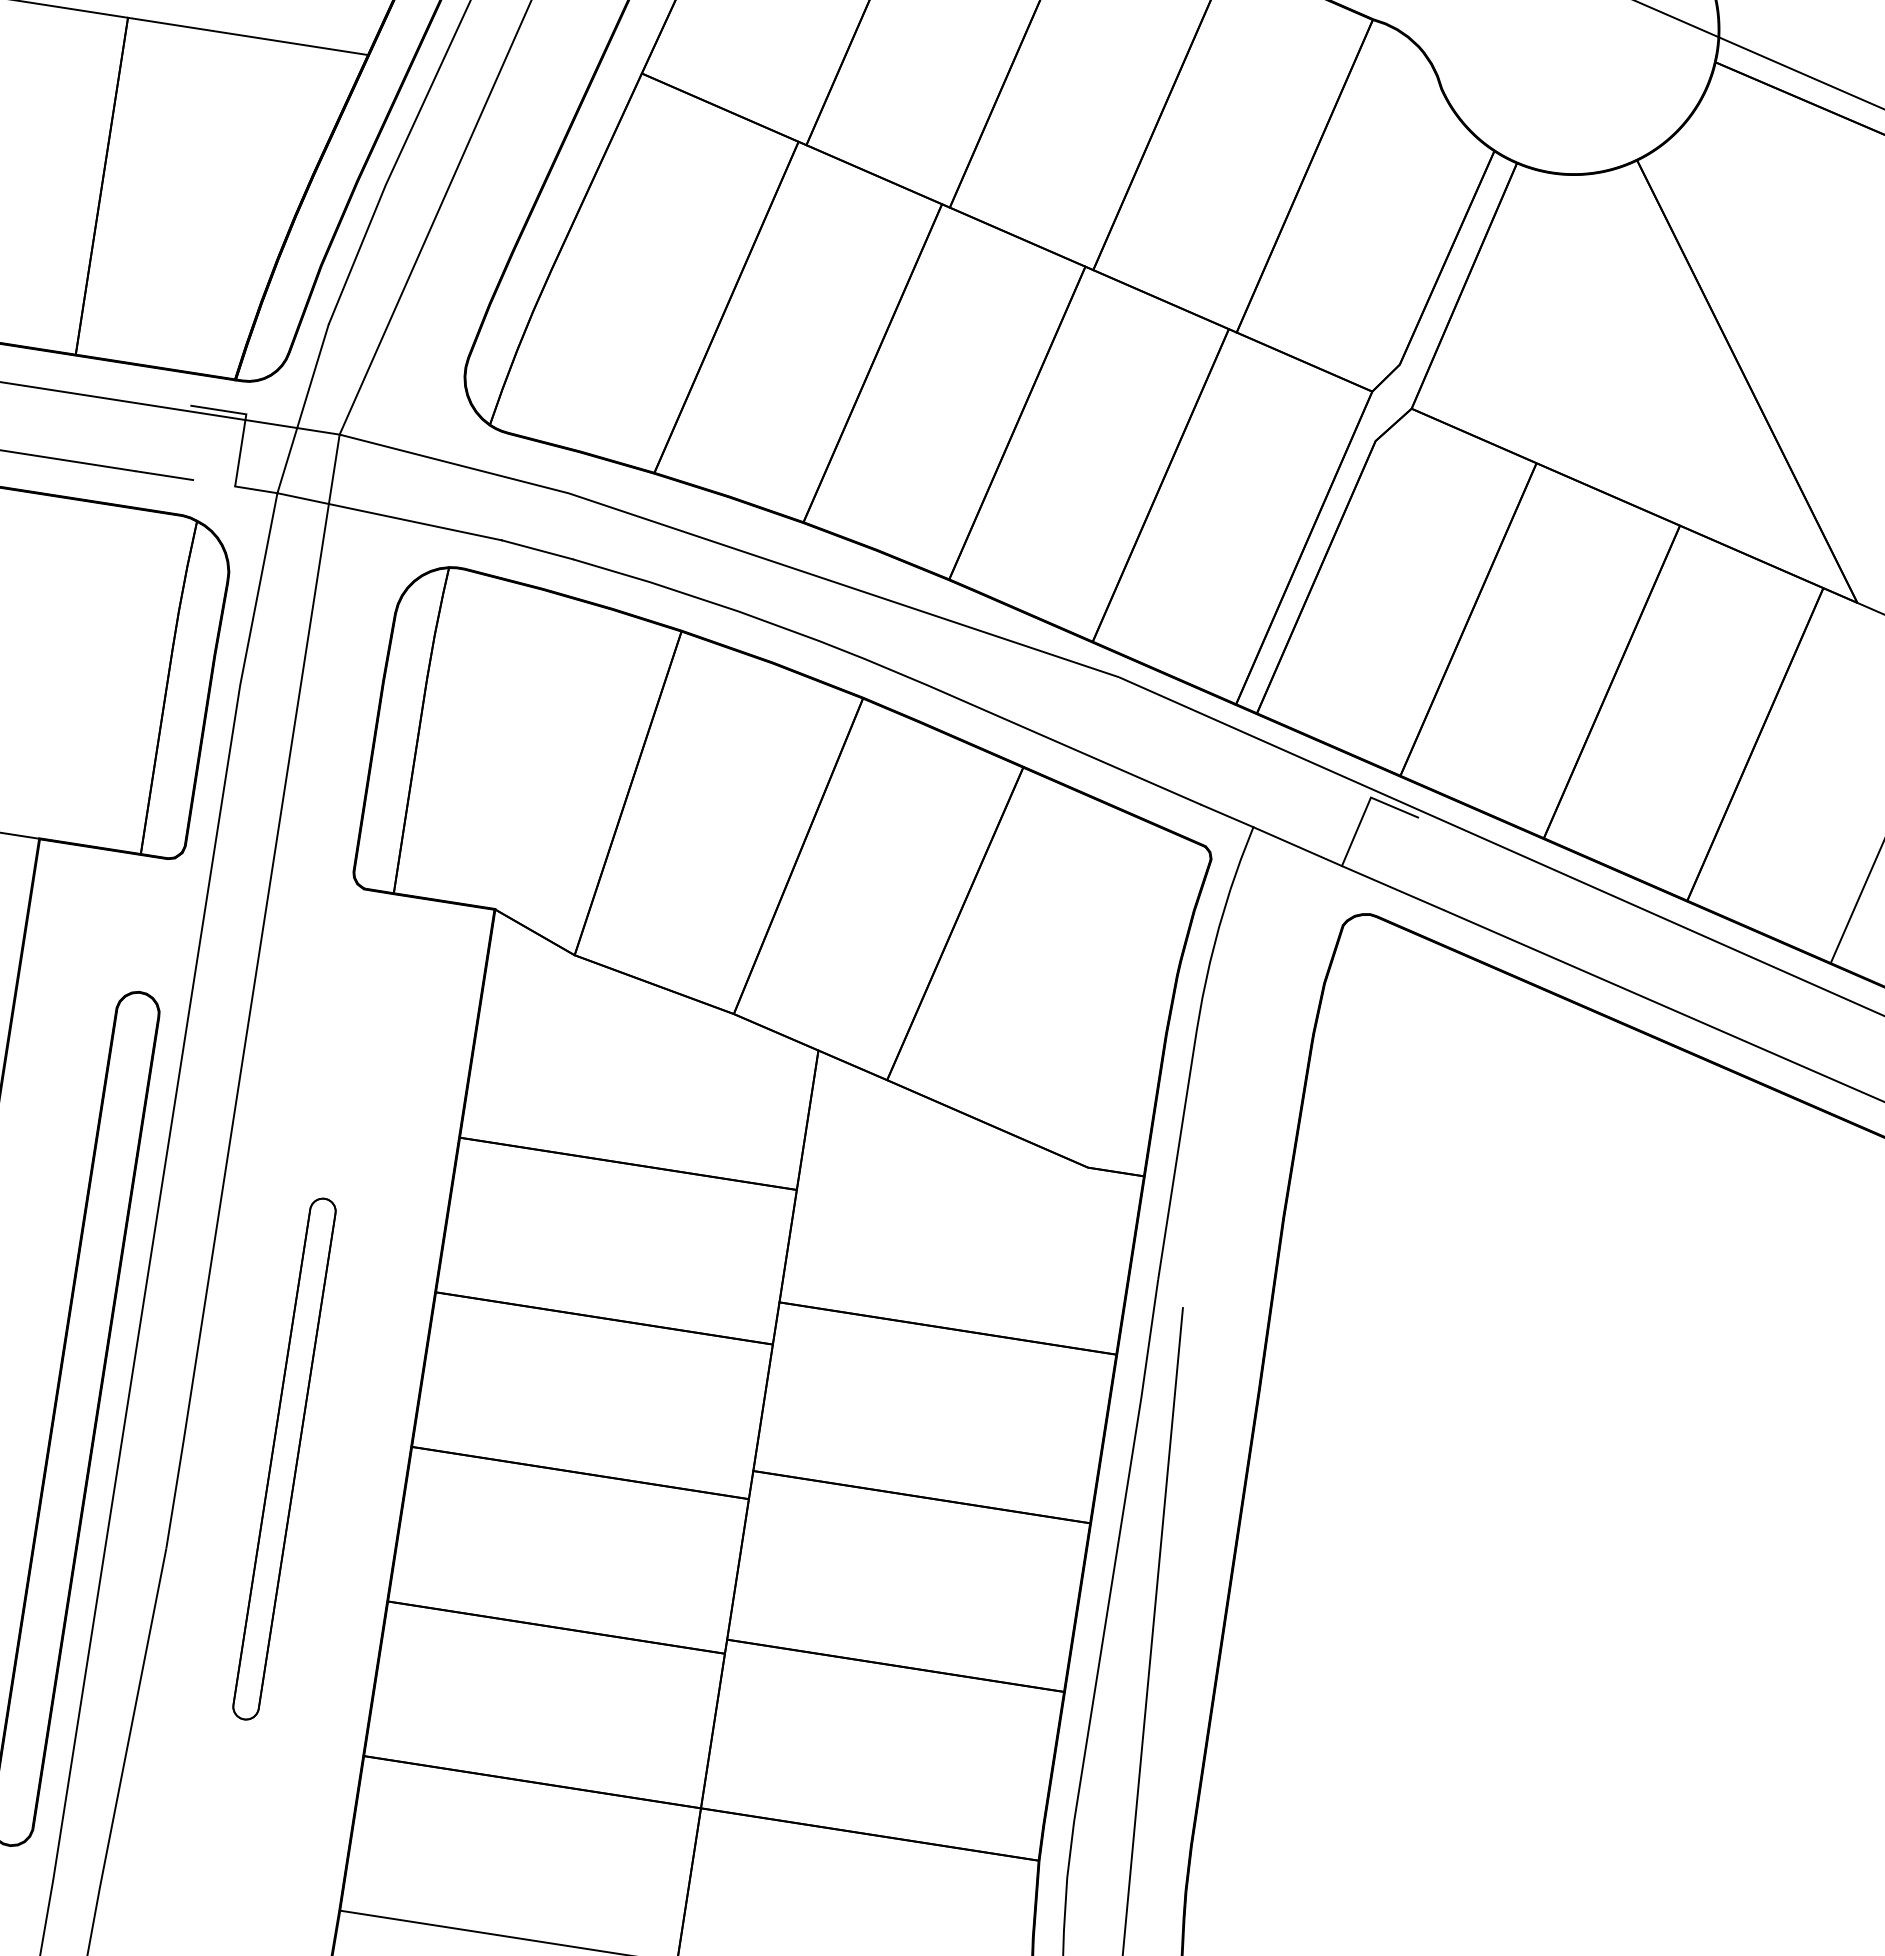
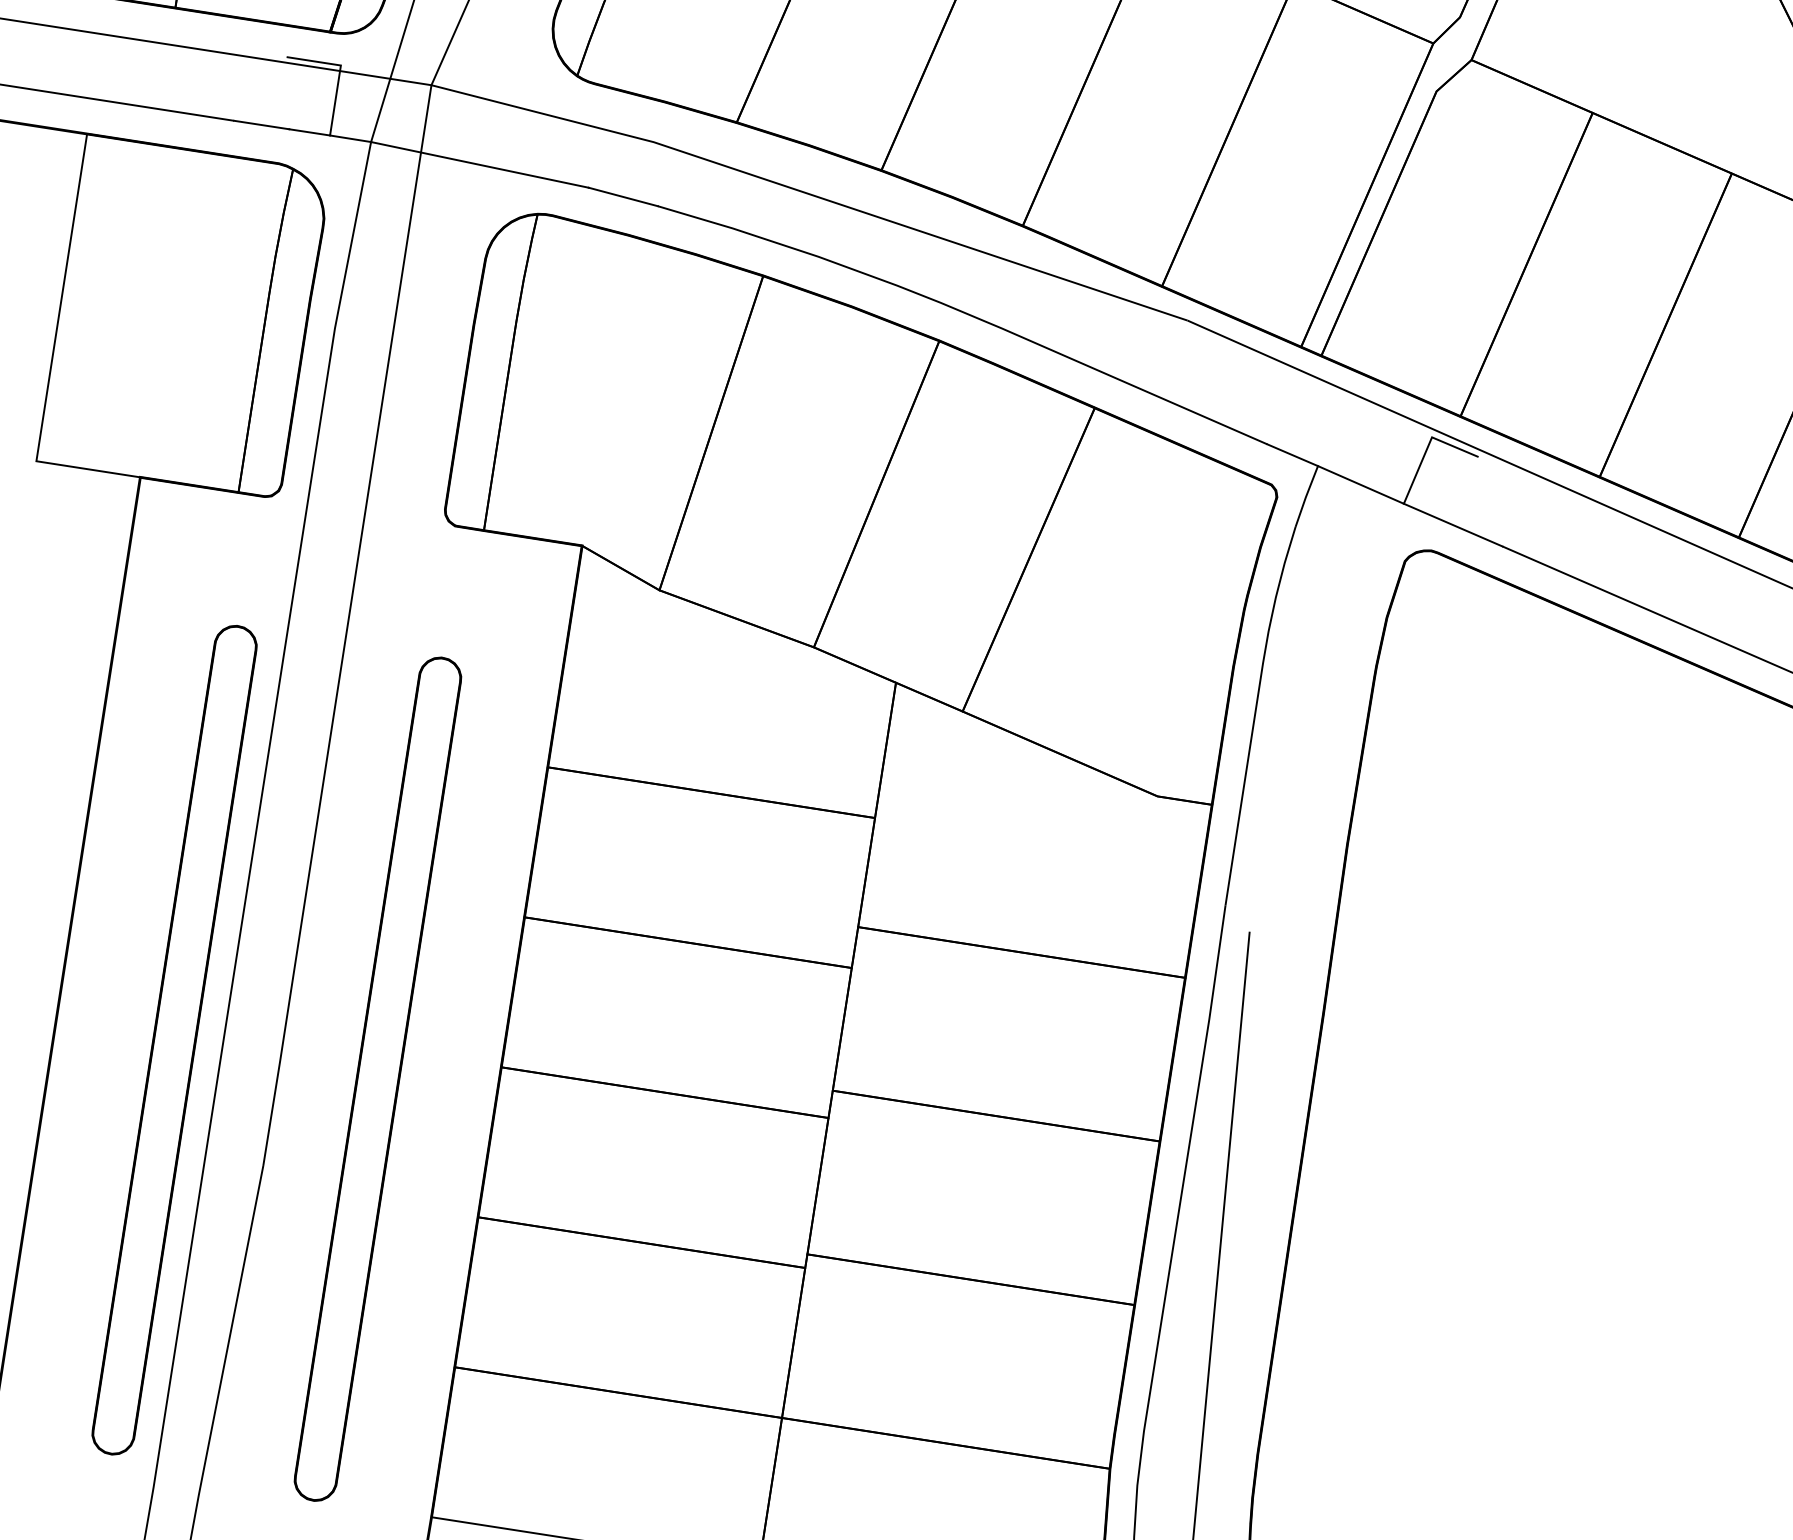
line: (214, 483) -> (310, 132), added
part: (284, 1458) -> (377, 1078), size x1.67

